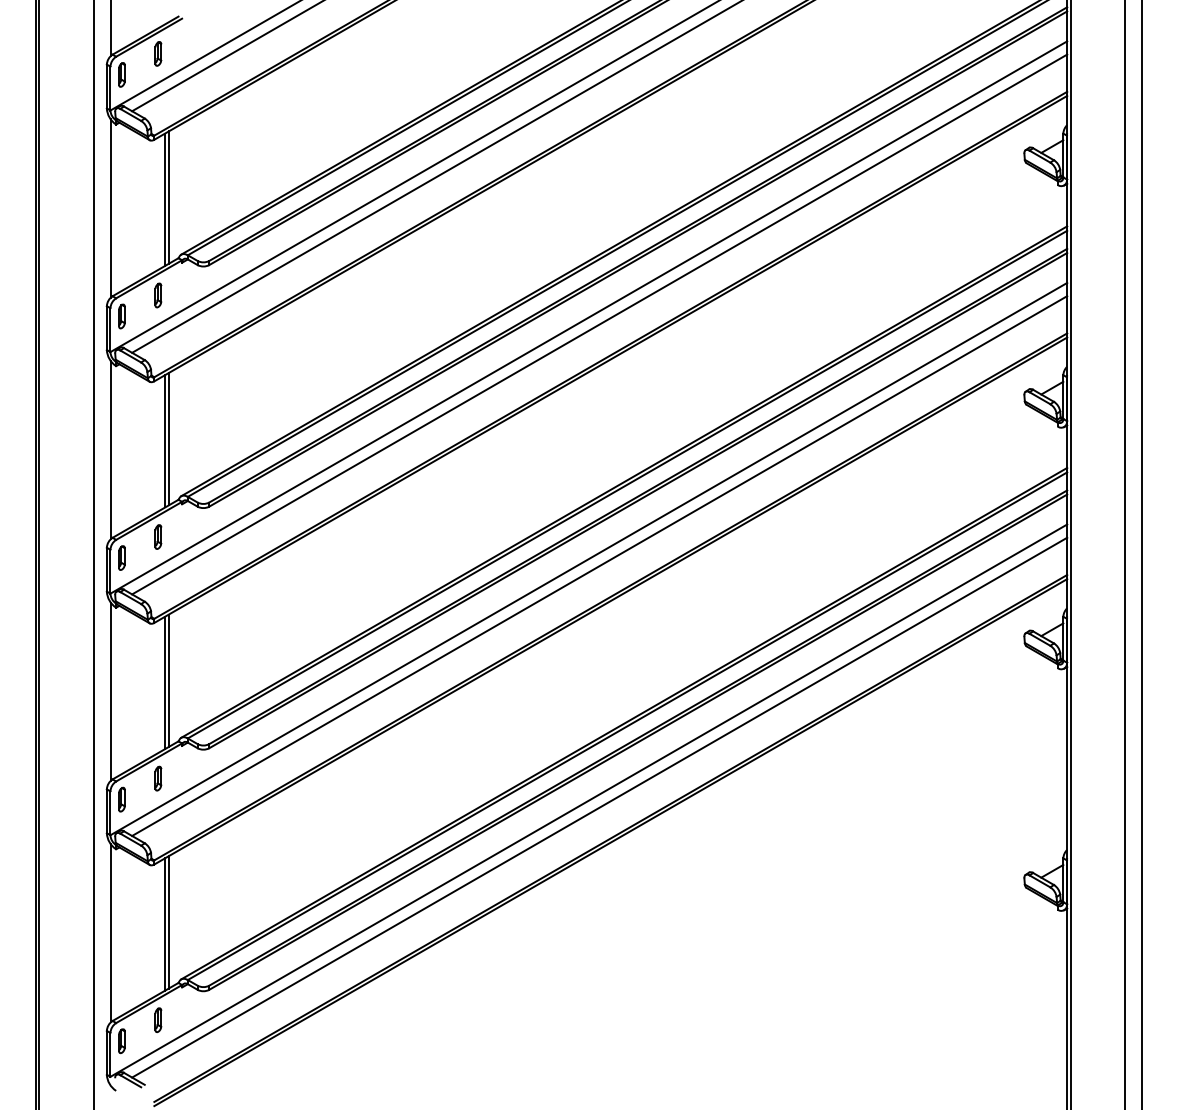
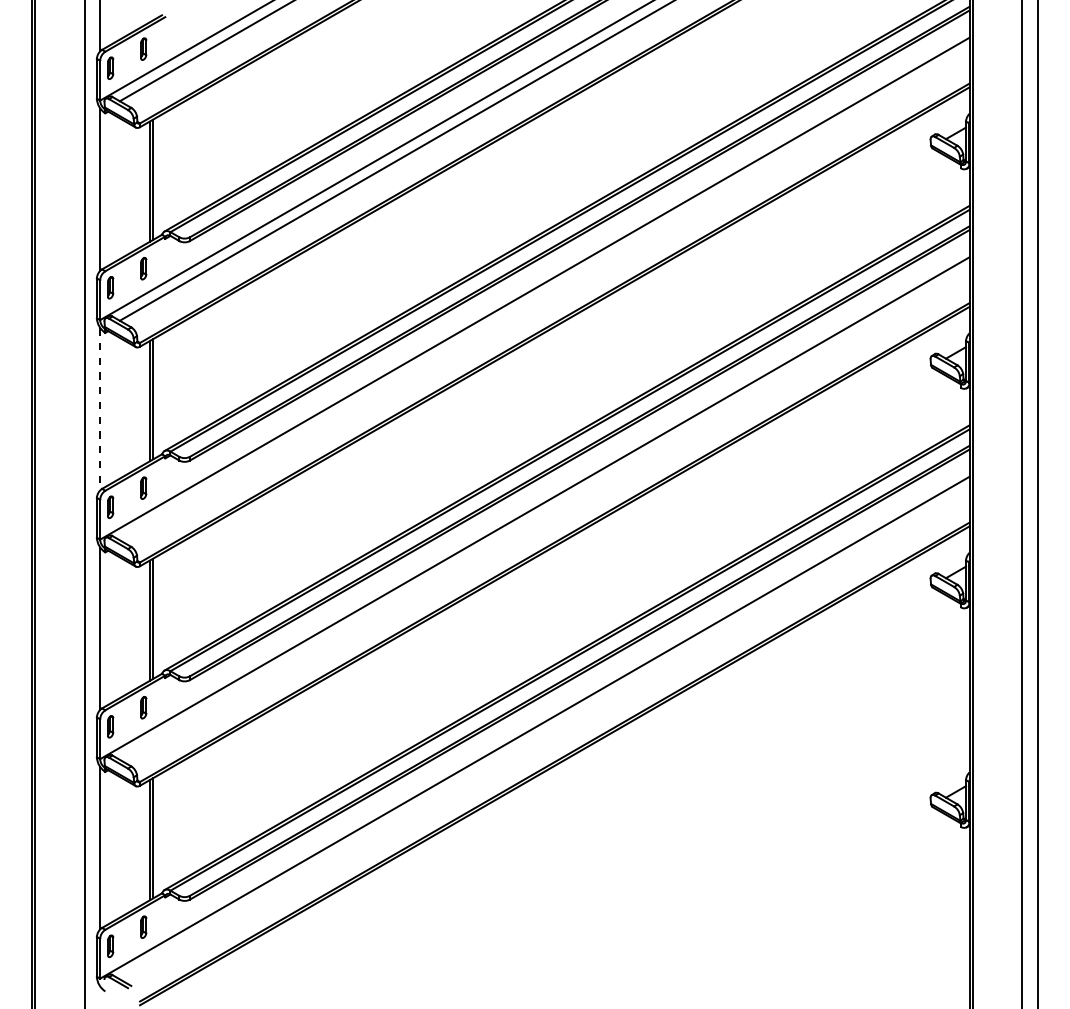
line: (599, 323) -> (544, 294), removed
line: (110, 450) -> (100, 409), solid -> dashed
line: (599, 566) -> (544, 514), removed
line: (599, 807) -> (544, 733), removed

